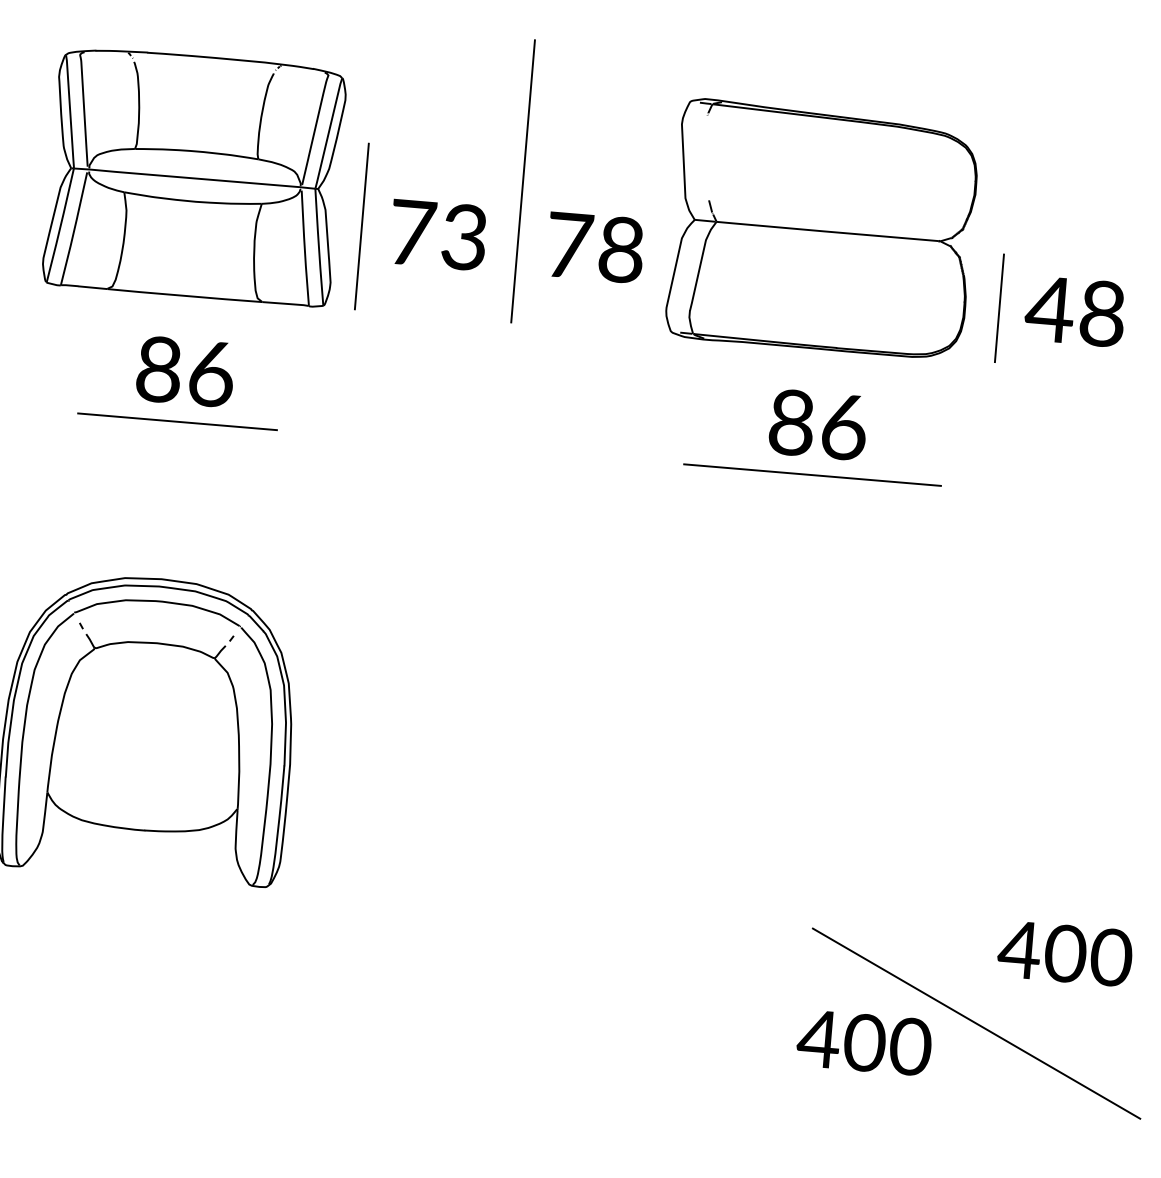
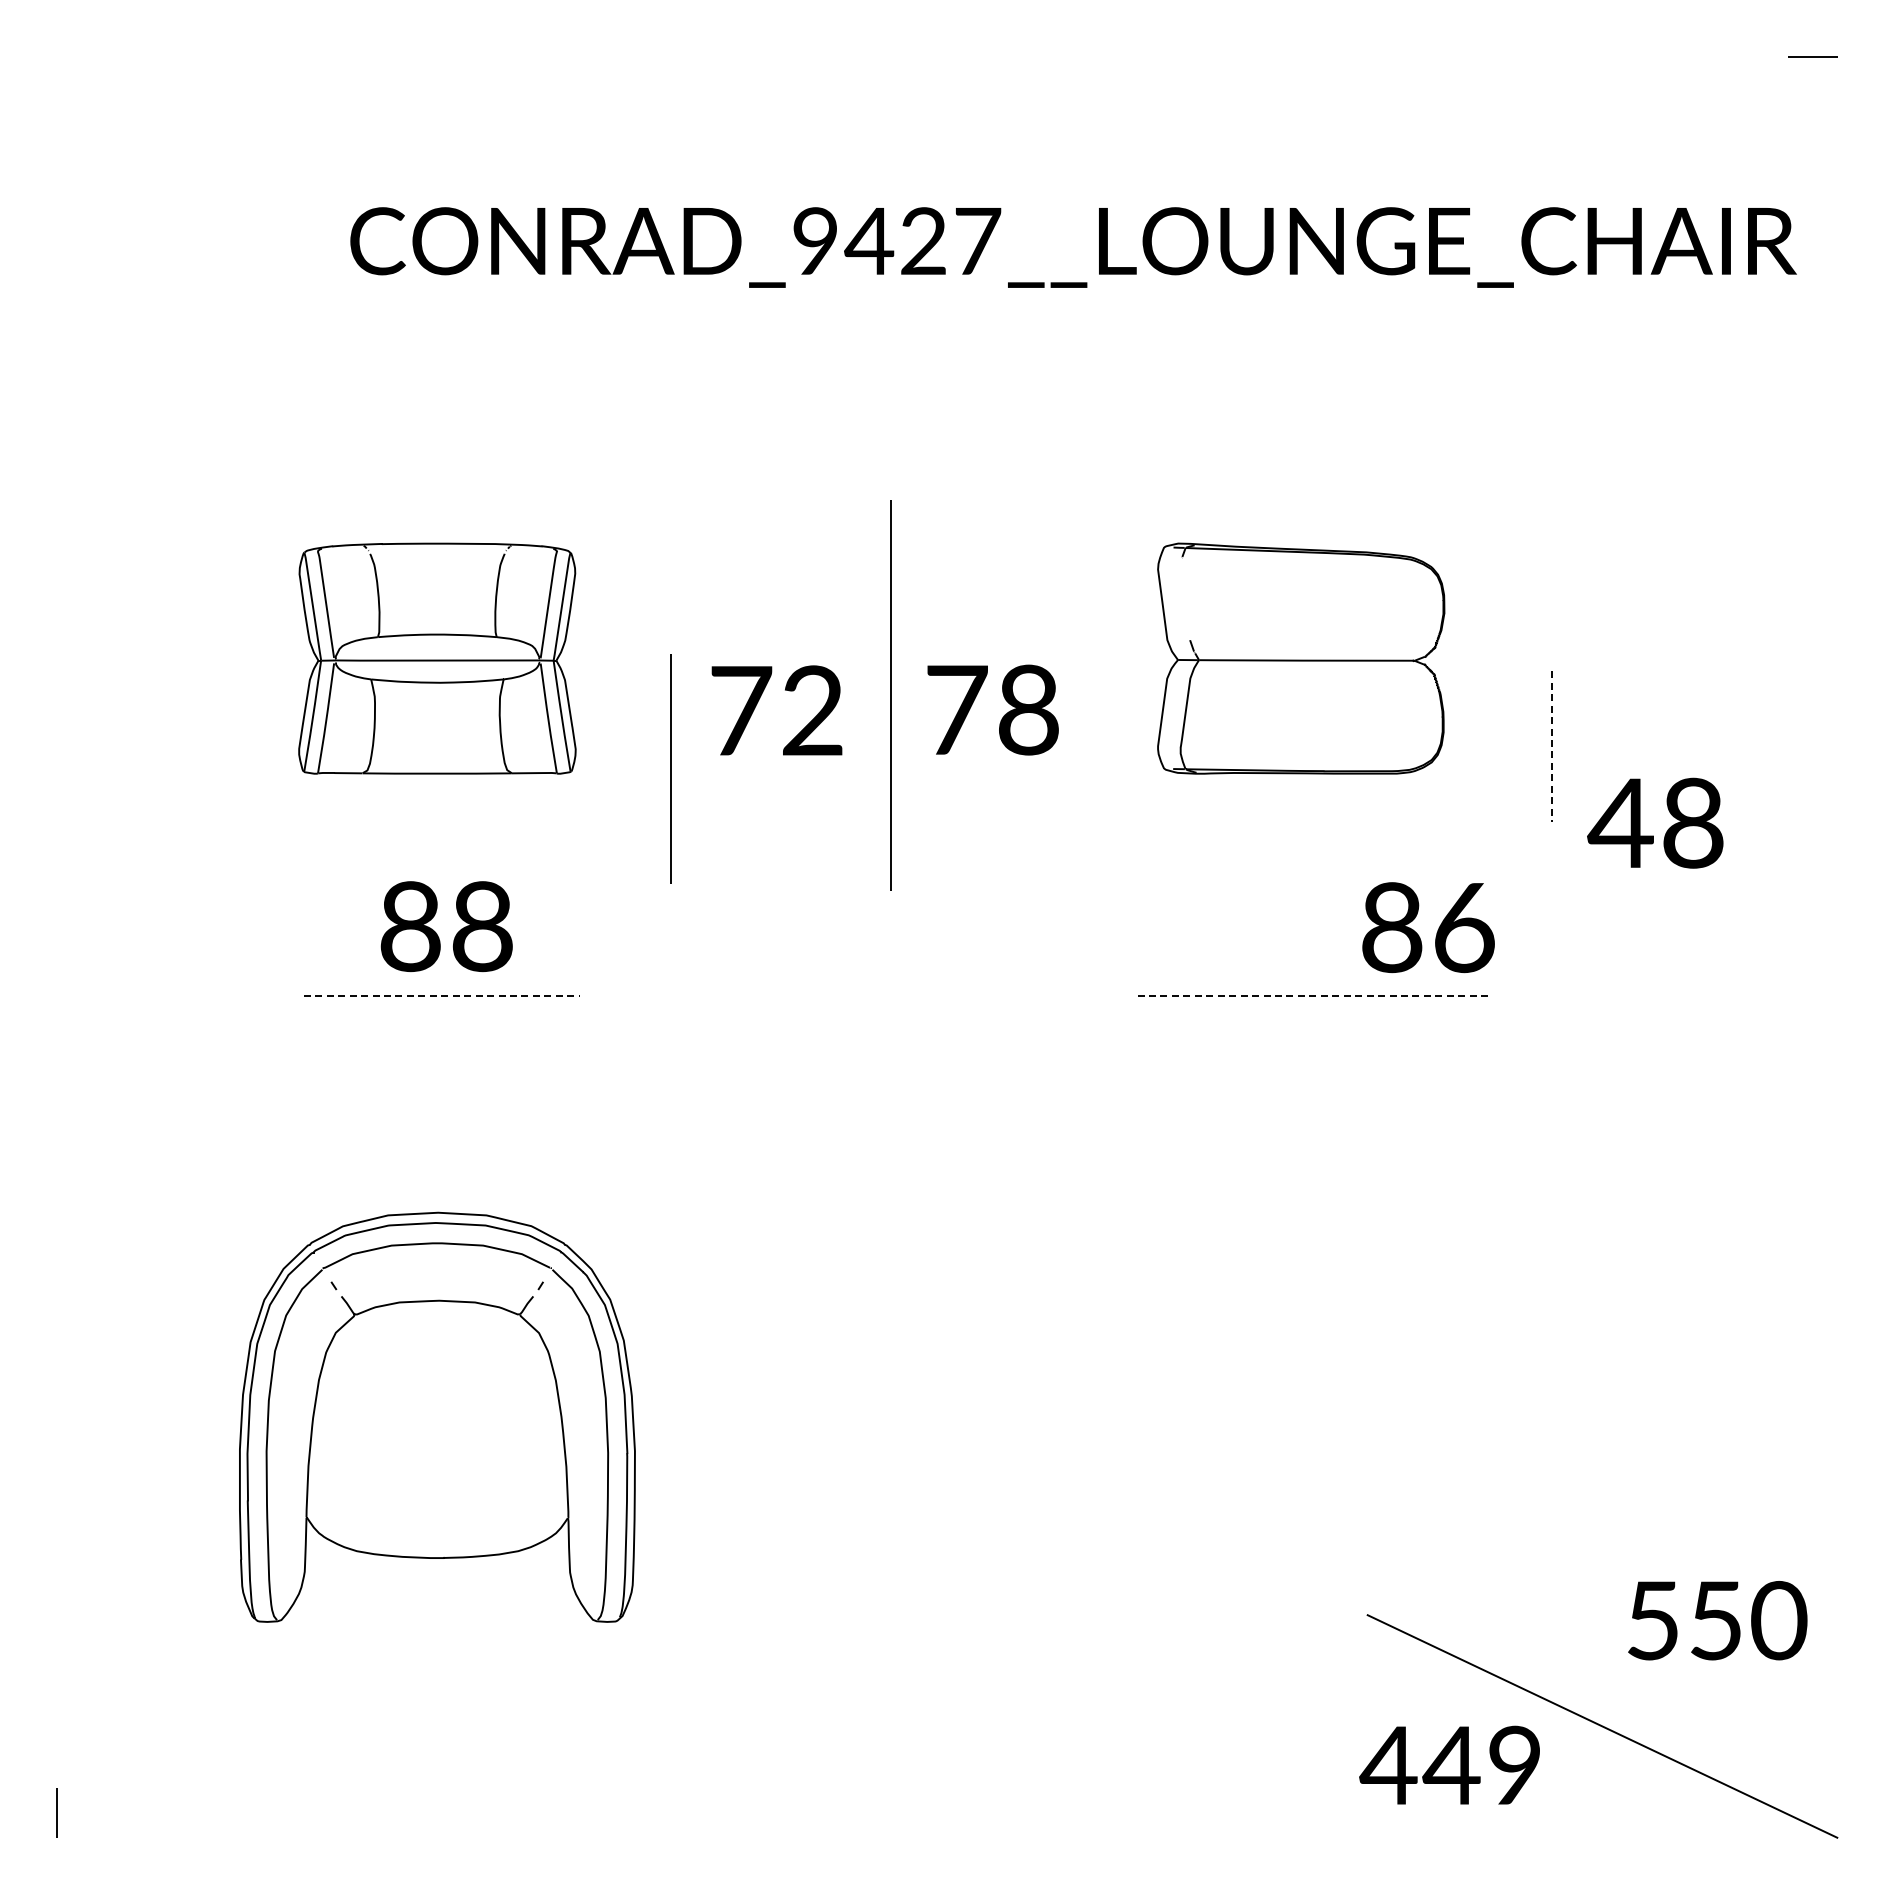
part: (194, 176) -> (437, 658), size x0.7
line: (522, 181) -> (890, 695), moved
line: (361, 226) -> (670, 768), moved
part: (822, 228) -> (1300, 658), size x0.7
text: (464, 237) -> (812, 711), 73 -> 72
line: (999, 309) -> (1551, 747), solid -> dashed
text: (1075, 310) -> (1655, 822), moved
text: (211, 373) -> (482, 926), 86 -> 88
line: (178, 421) -> (442, 995), solid -> dashed
text: (818, 424) -> (1428, 927), moved
line: (812, 474) -> (1315, 995), solid -> dashed
text: (1041, 951) -> (1683, 1620), 400 -> 550
text: (886, 1044) -> (1482, 1765), 400 -> 449

